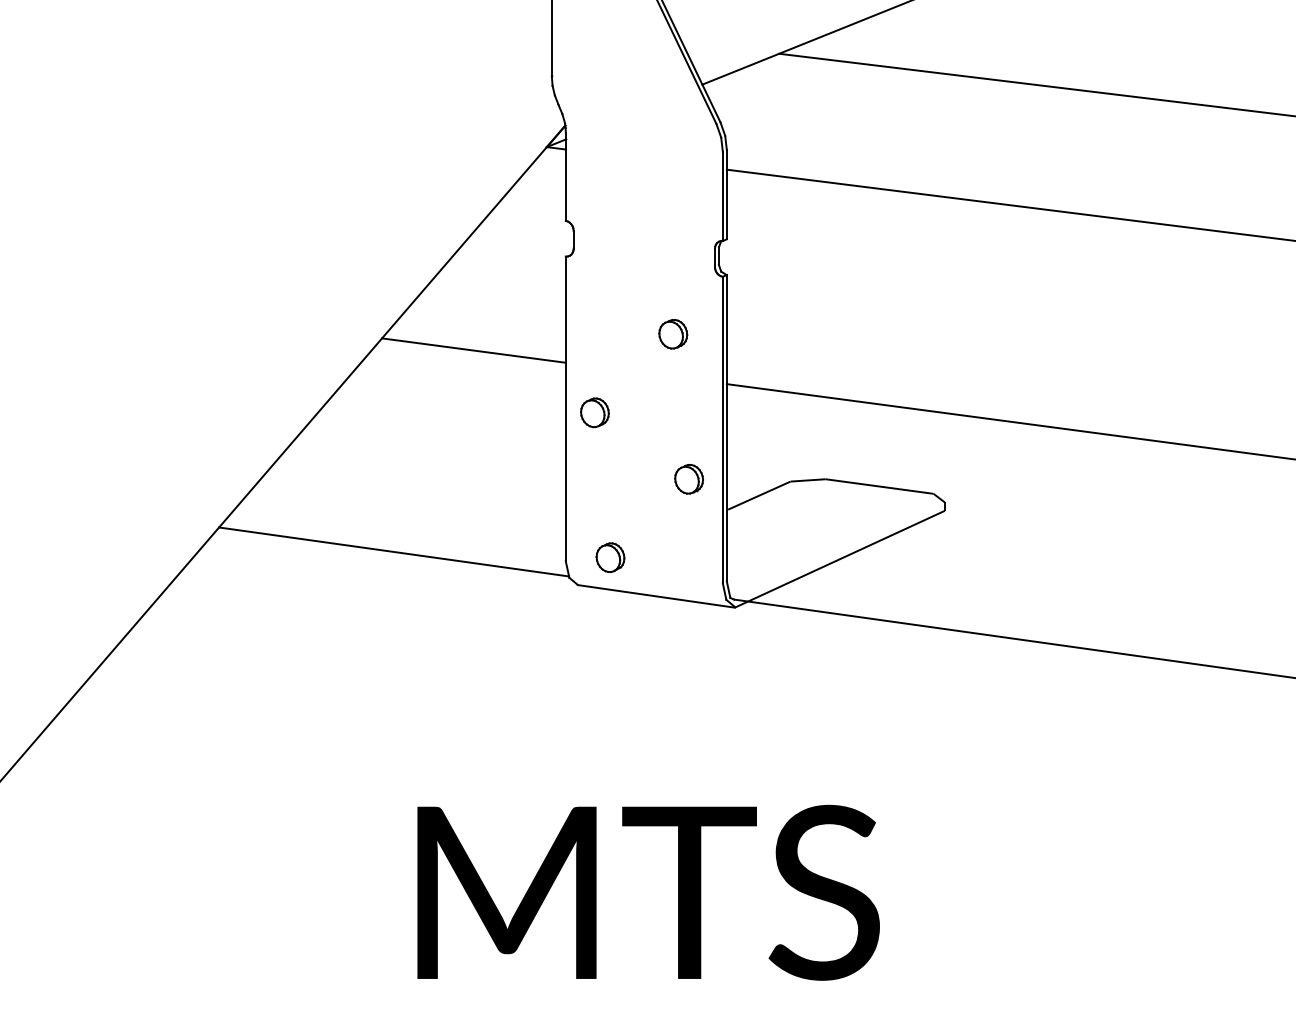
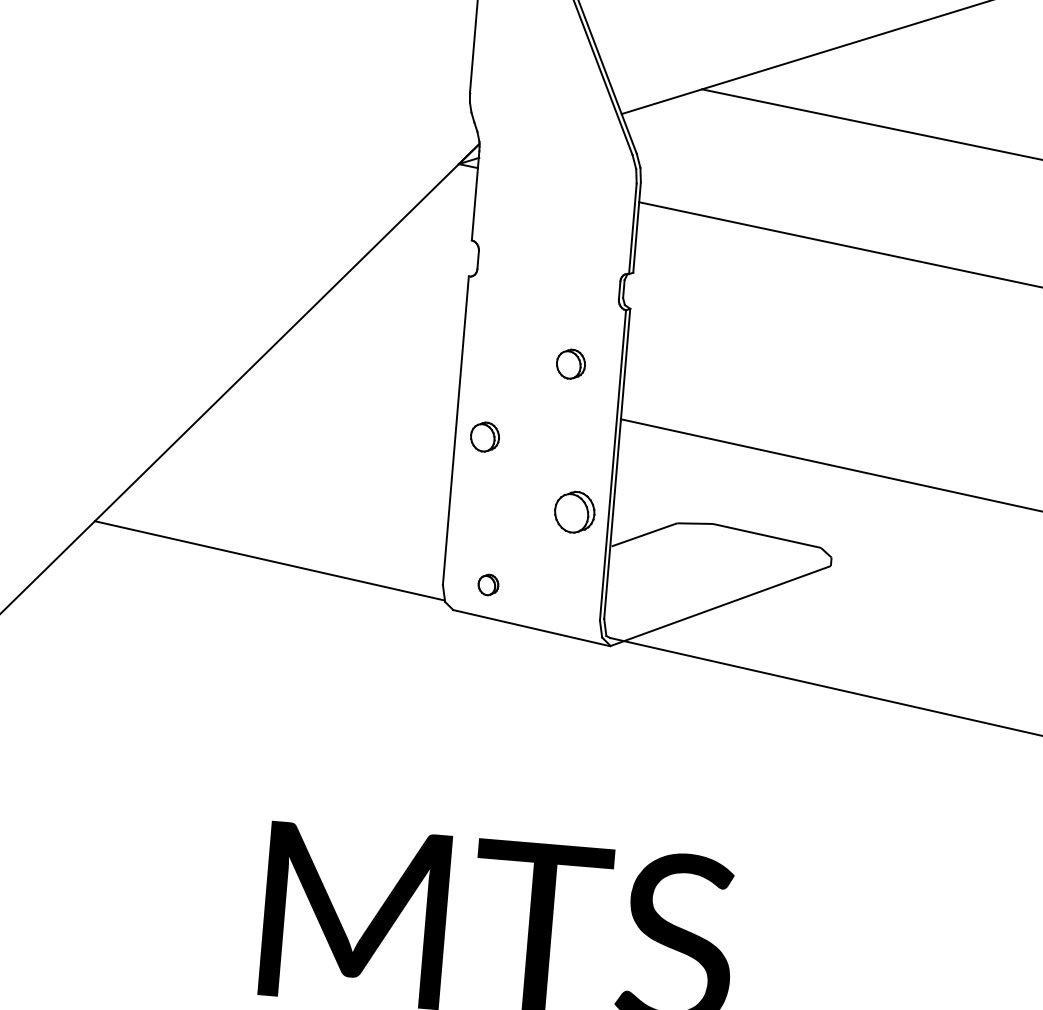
line: (473, 350) -> (367, 363), removed
part: (688, 479) -> (574, 512), size x1.4
part: (610, 557) -> (488, 584), size x0.7

